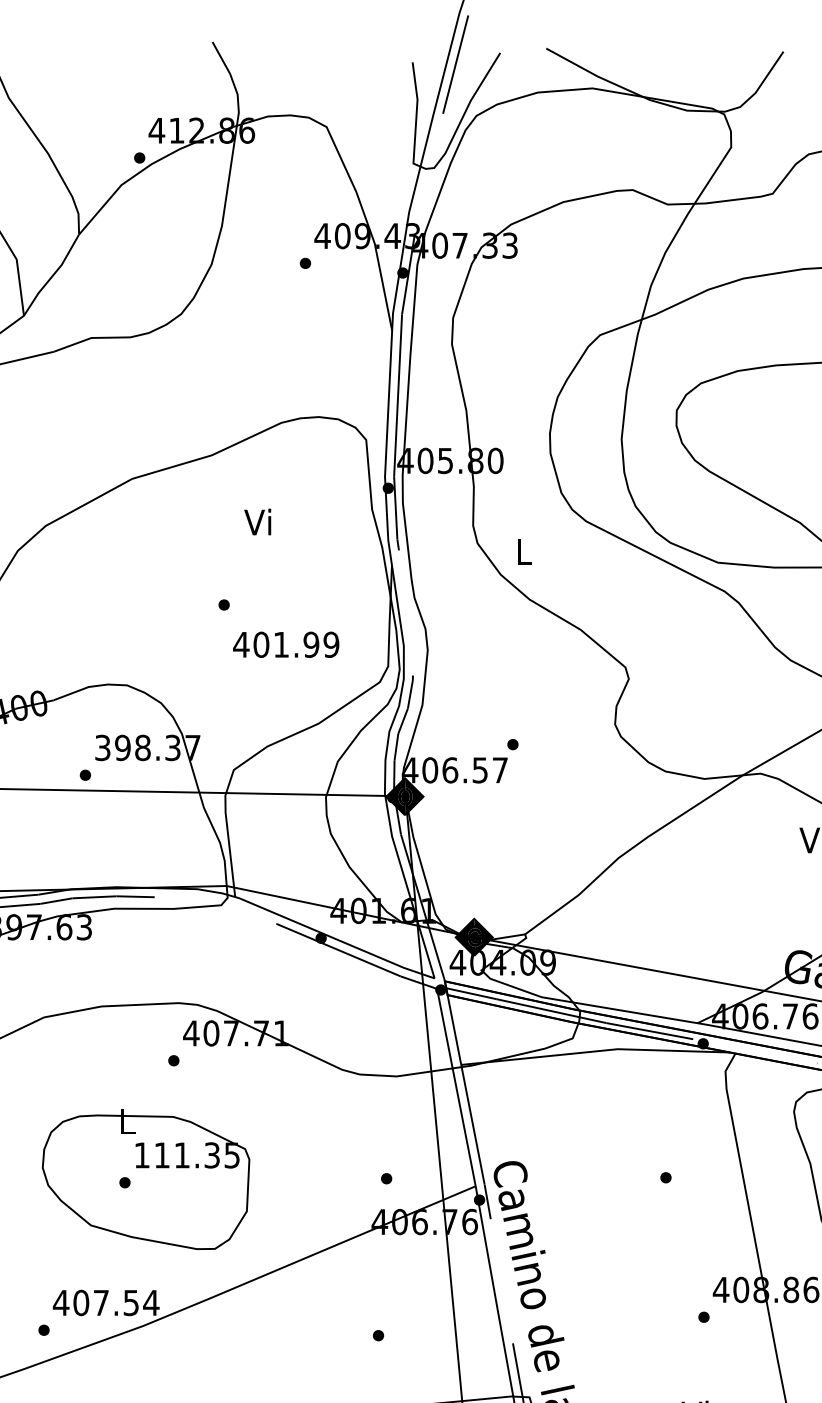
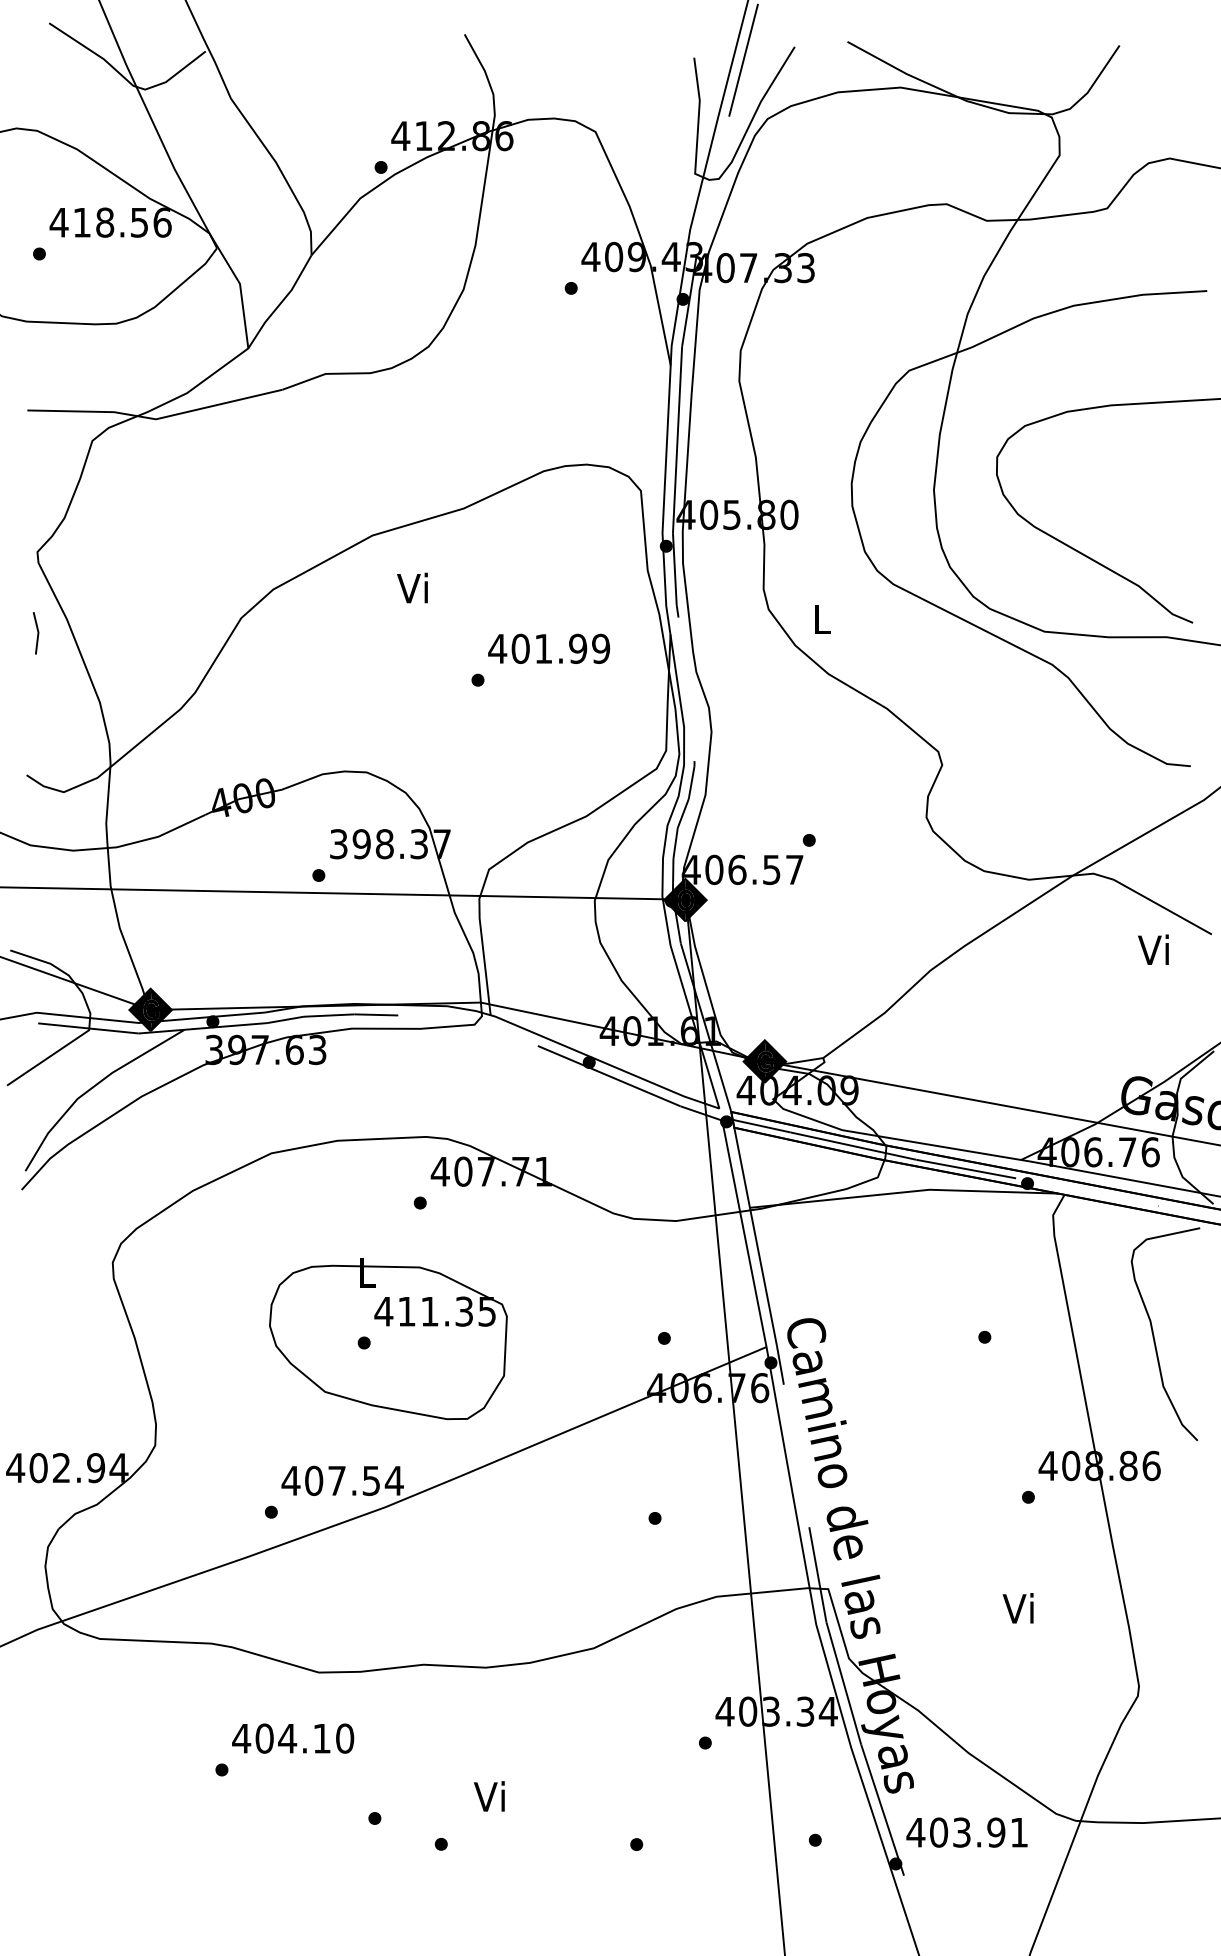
text: (257, 521) -> (412, 587), moved
text: (286, 644) -> (549, 648), moved
text: (141, 1155) -> (383, 1311), 111.35 -> 411.35

